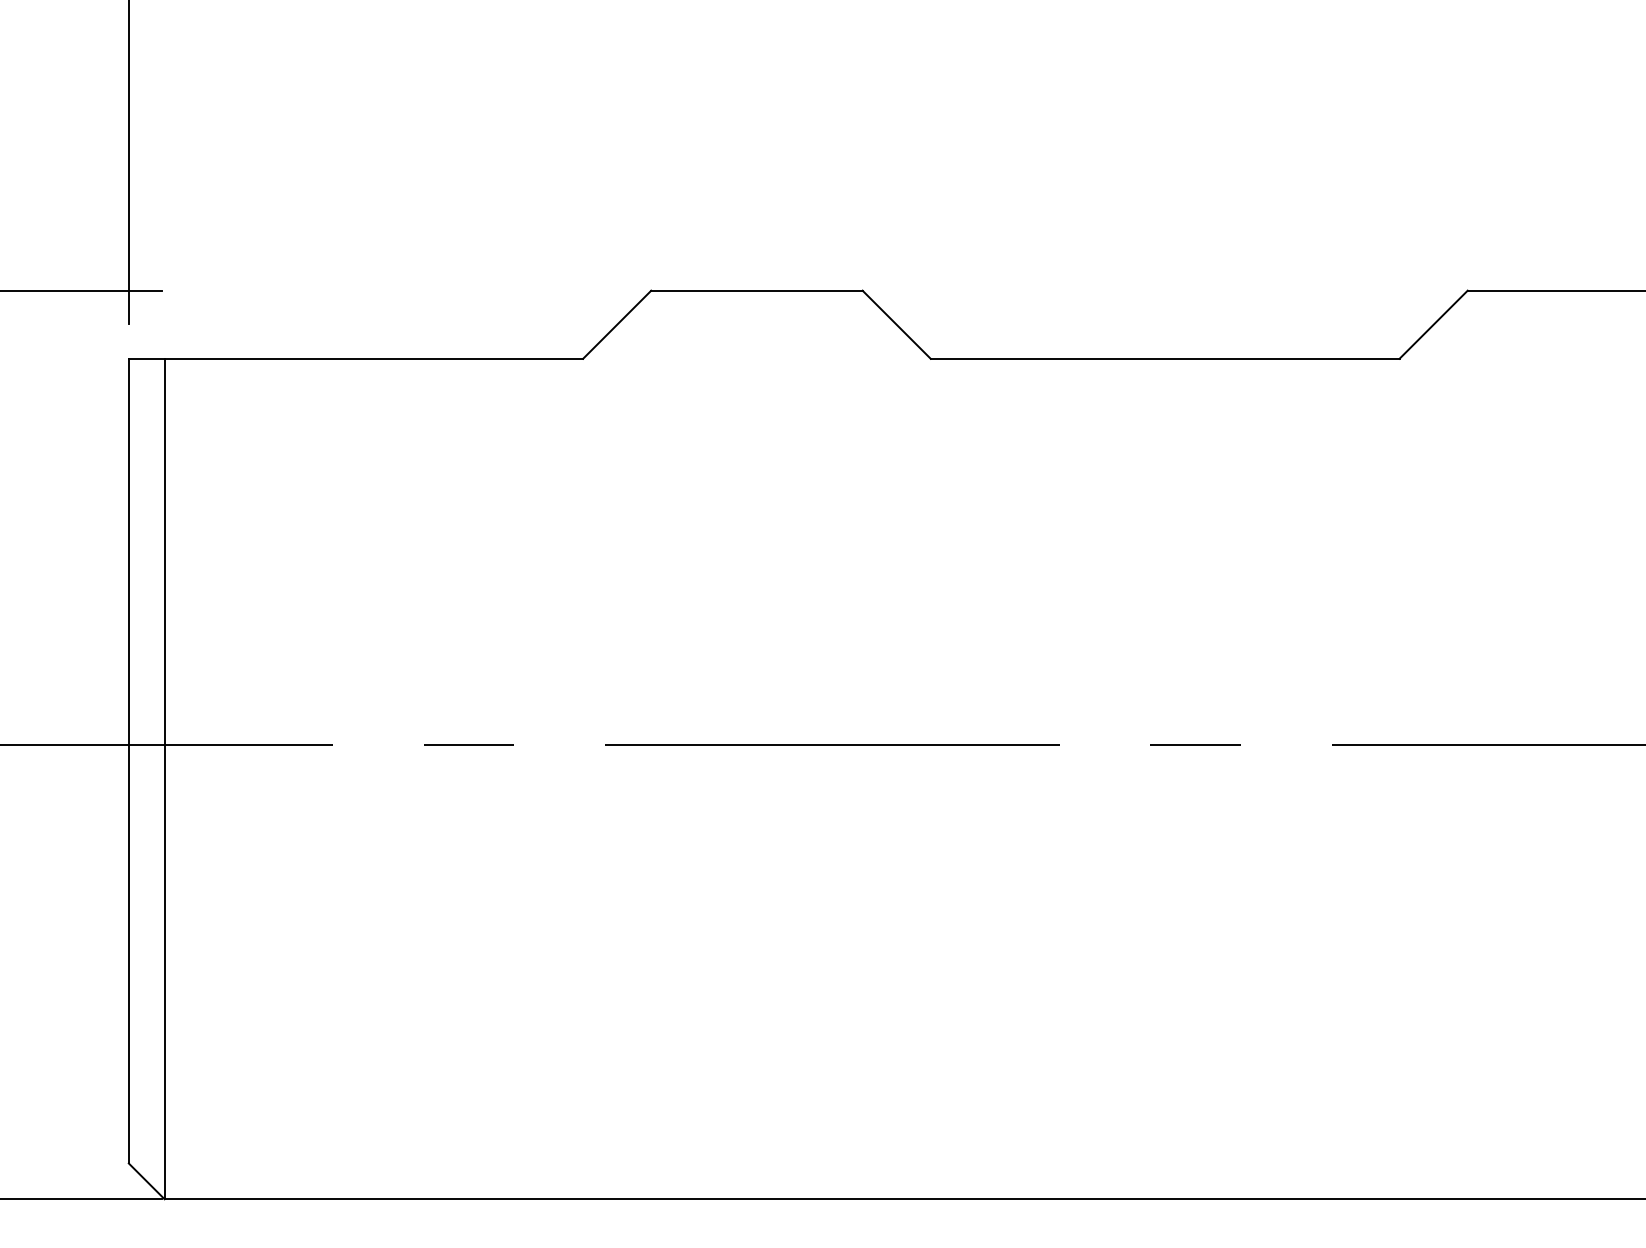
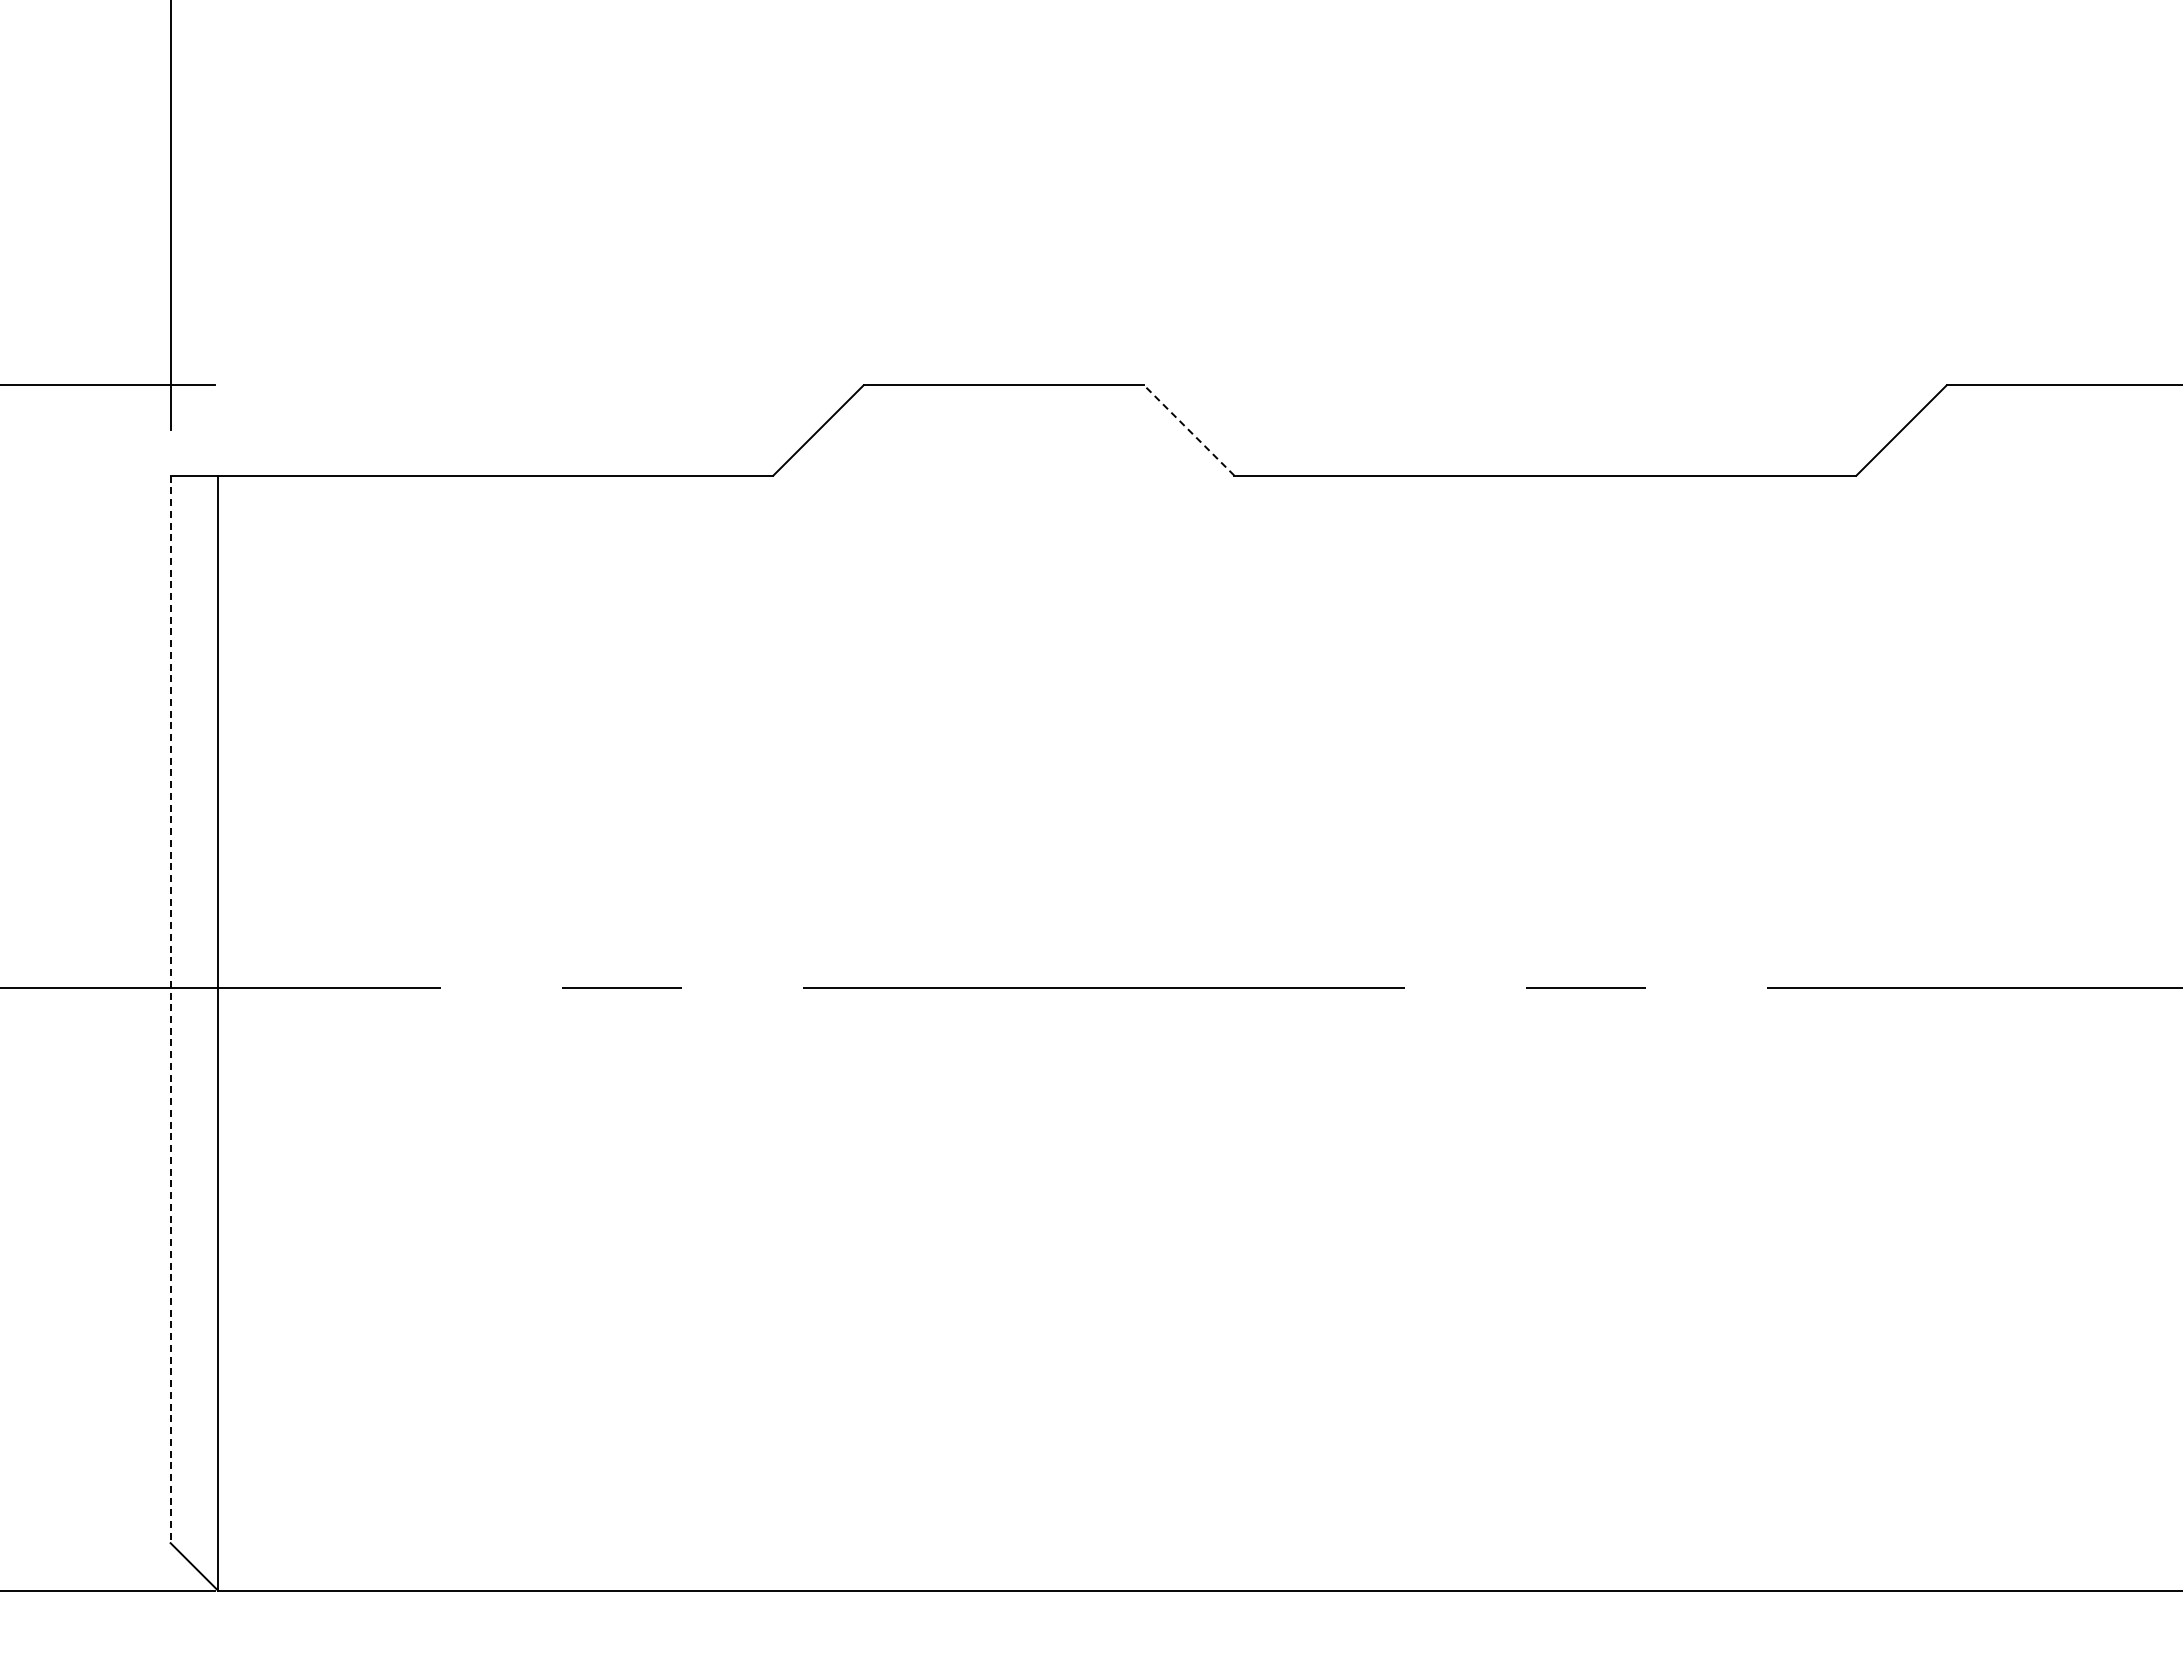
line: (896, 324) -> (1189, 430), solid -> dashed
line: (128, 761) -> (170, 1009), solid -> dashed

